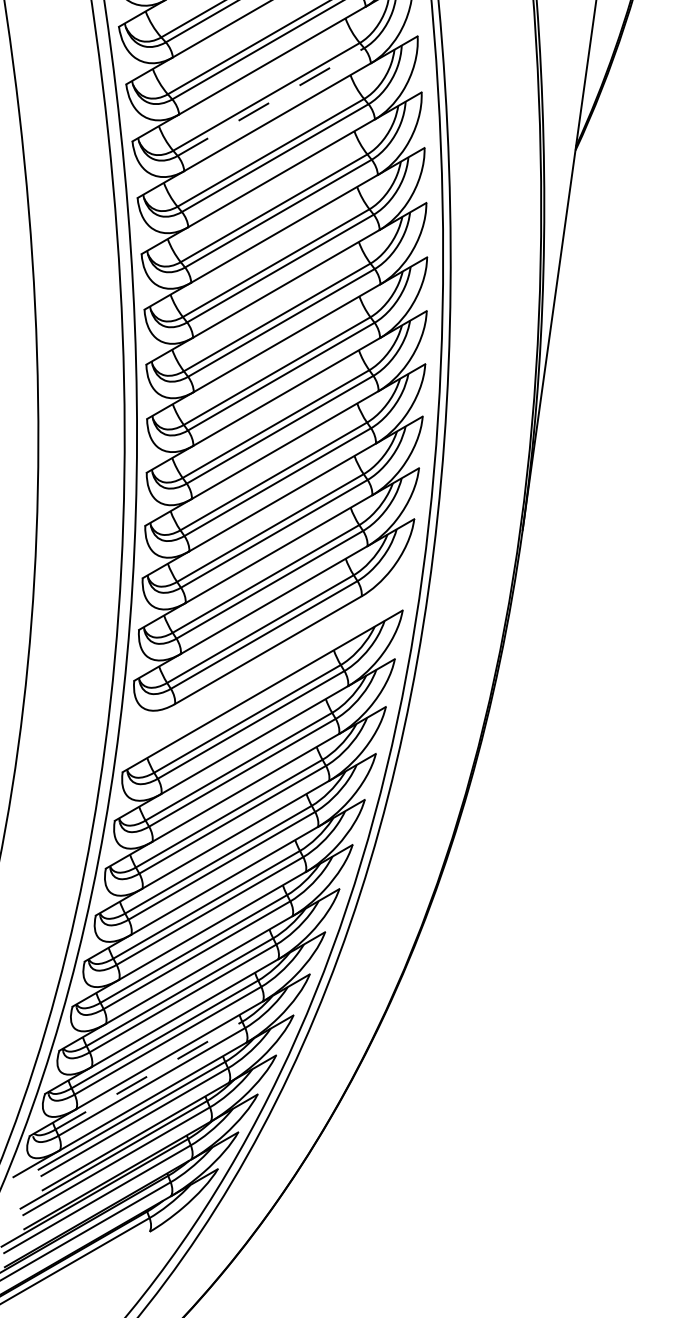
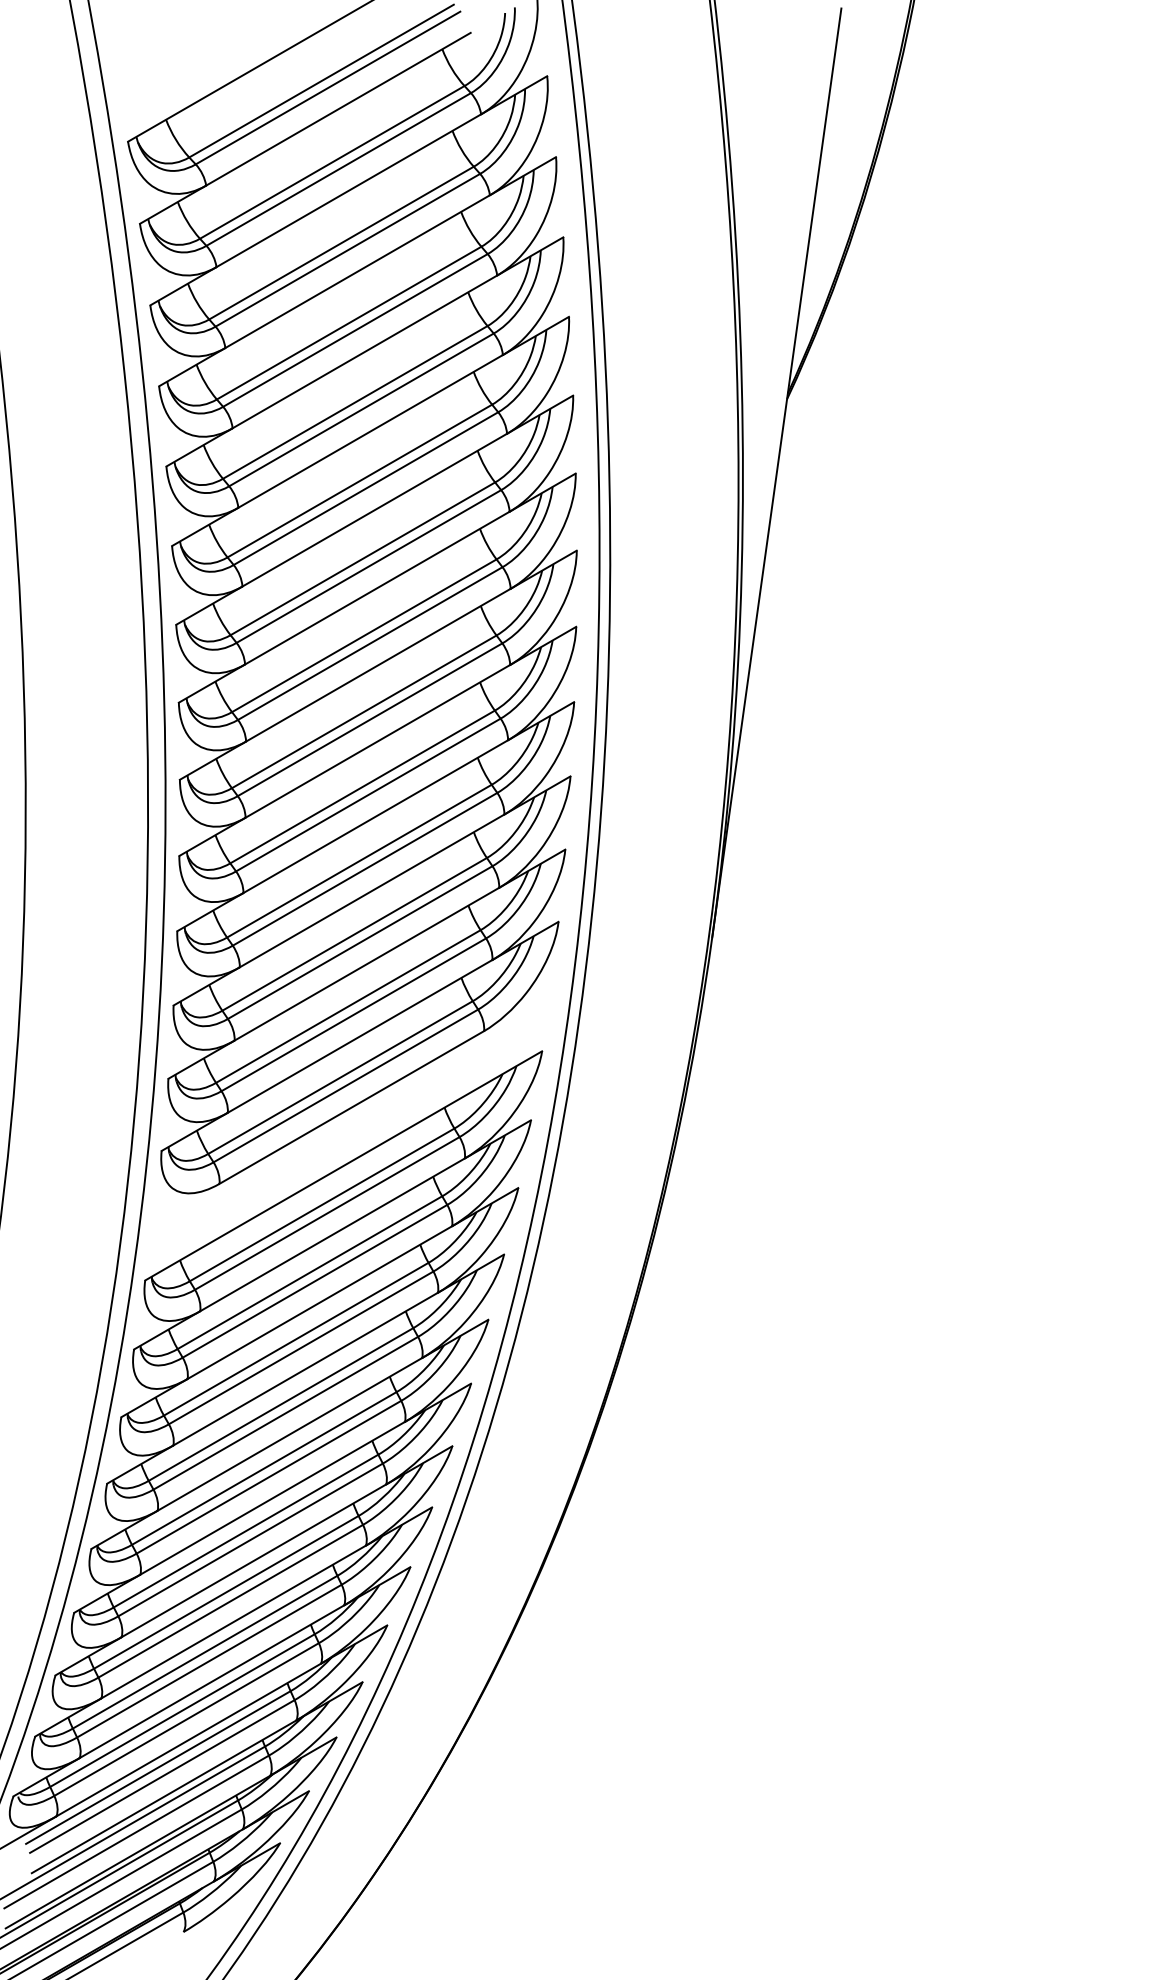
line: (271, 102) -> (355, 330), dashed -> solid
line: (148, 1075) -> (182, 1710), dashed -> solid

